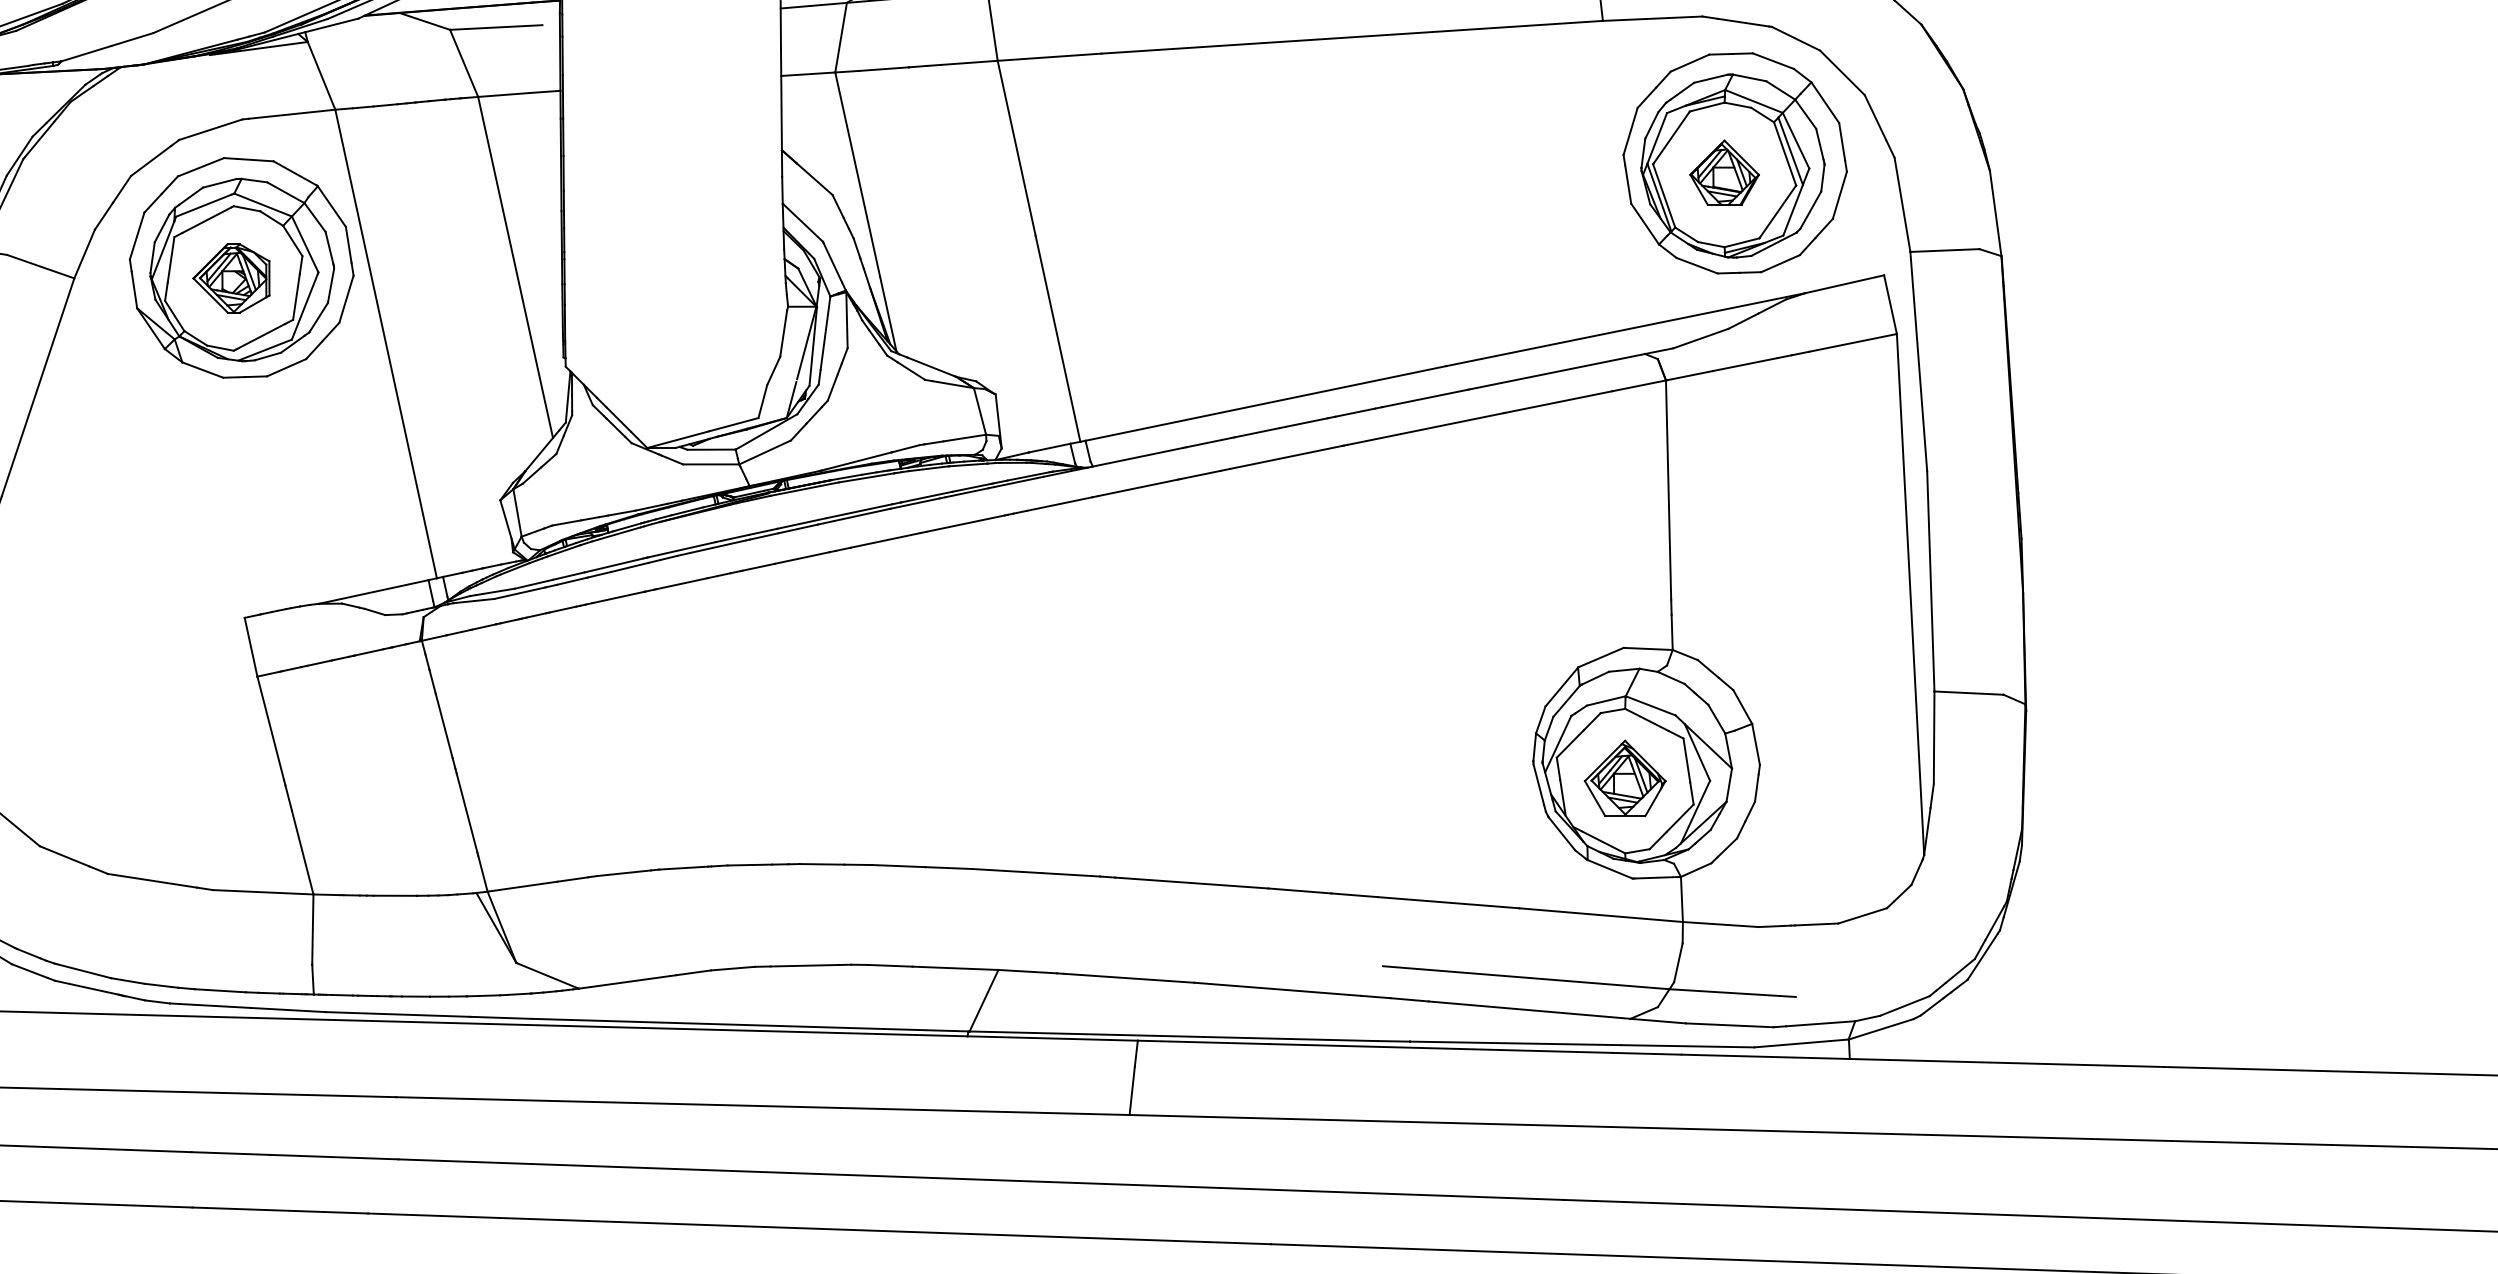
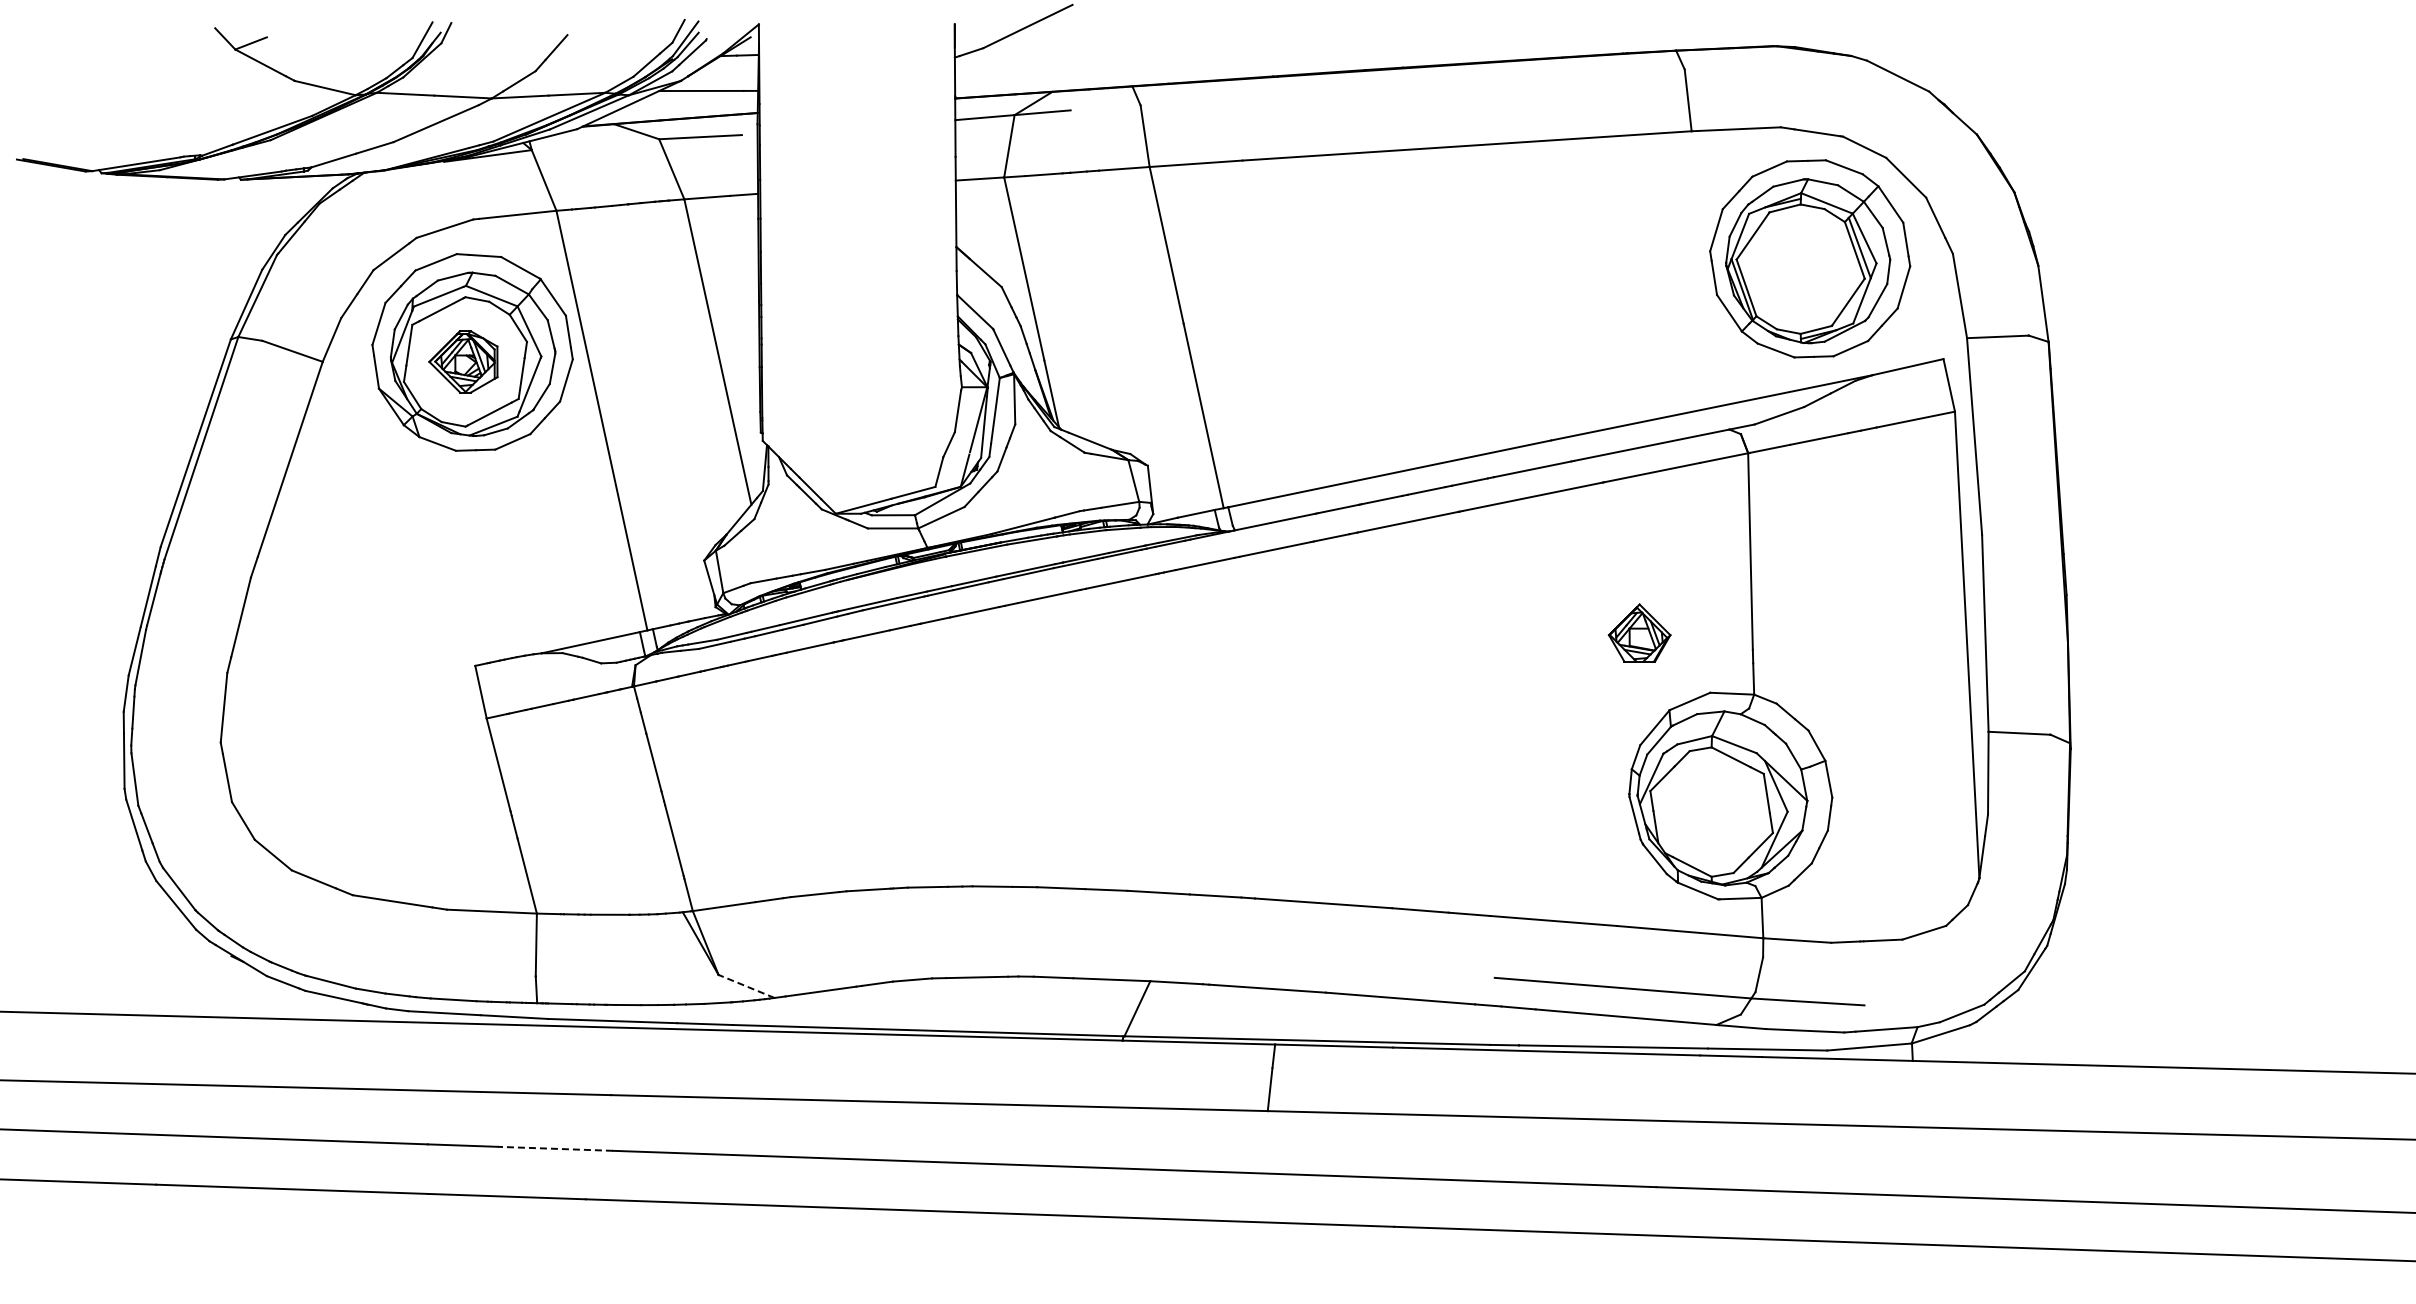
part: (1724, 171) -> (1639, 632), moved
part: (1625, 778) -> (1711, 809), removed
line: (547, 975) -> (746, 986), solid -> dashed
line: (333, 1156) -> (554, 1148), solid -> dashed

